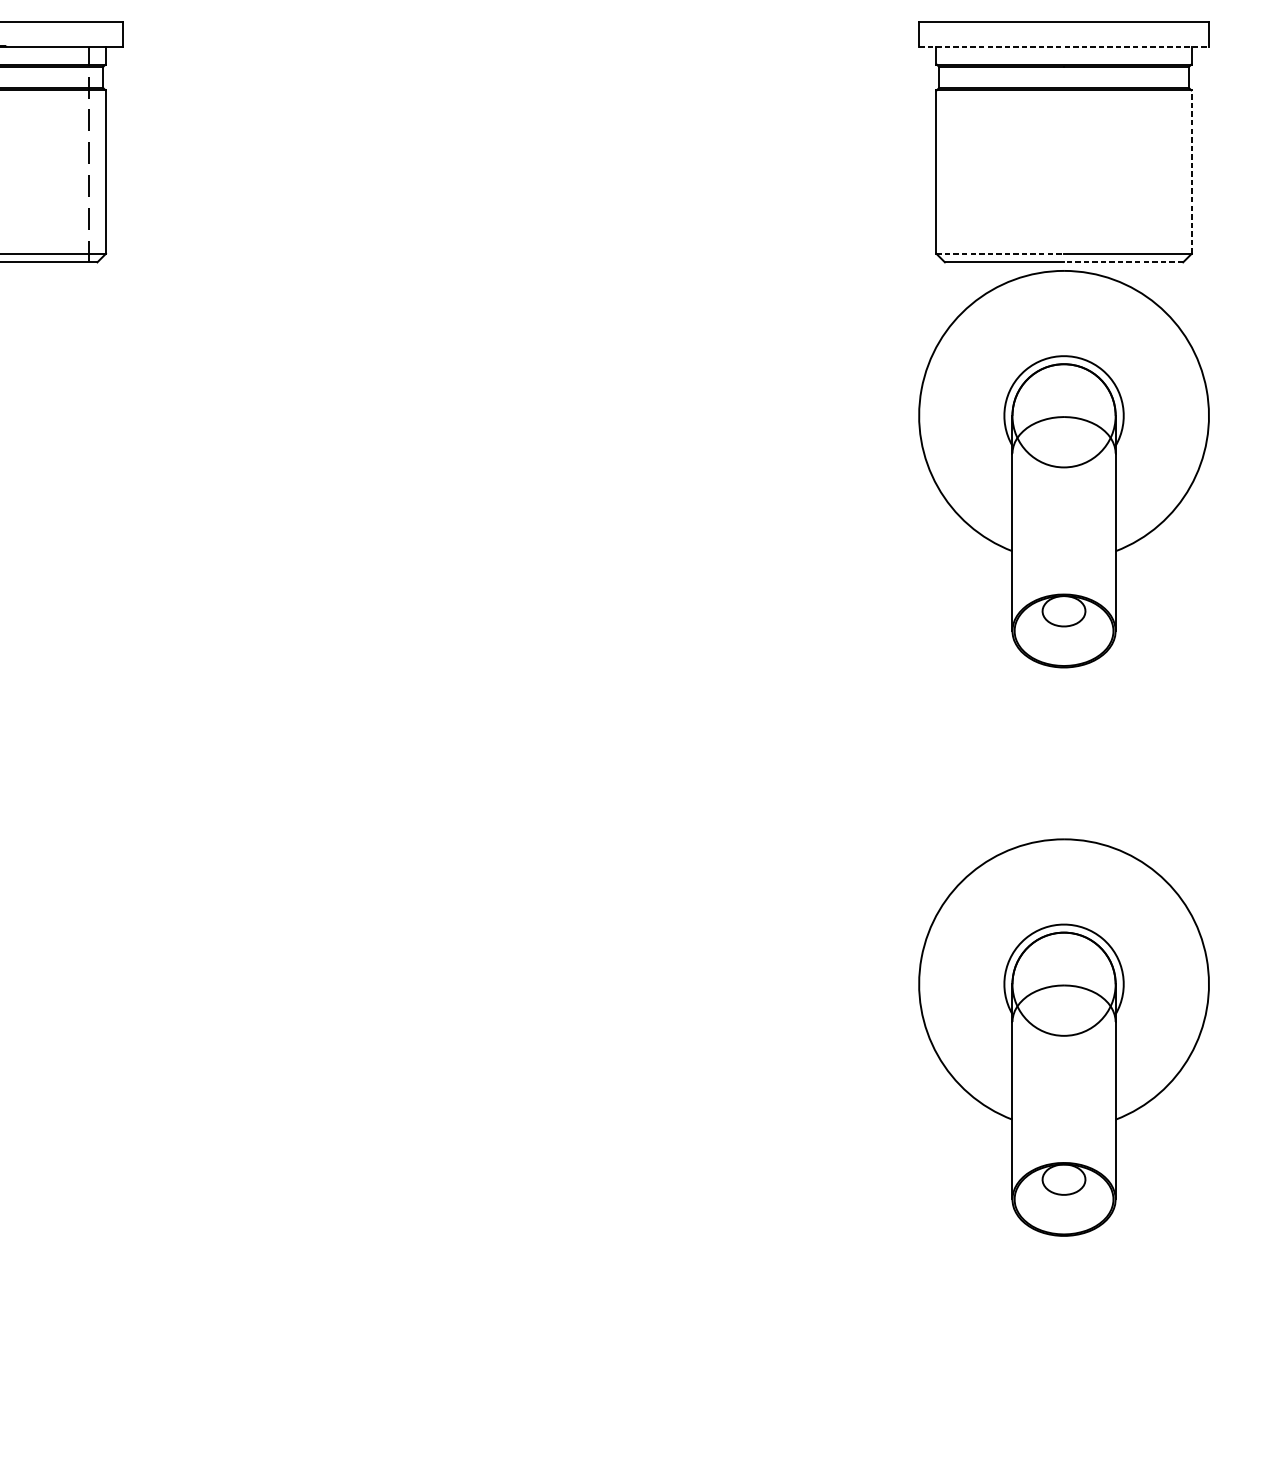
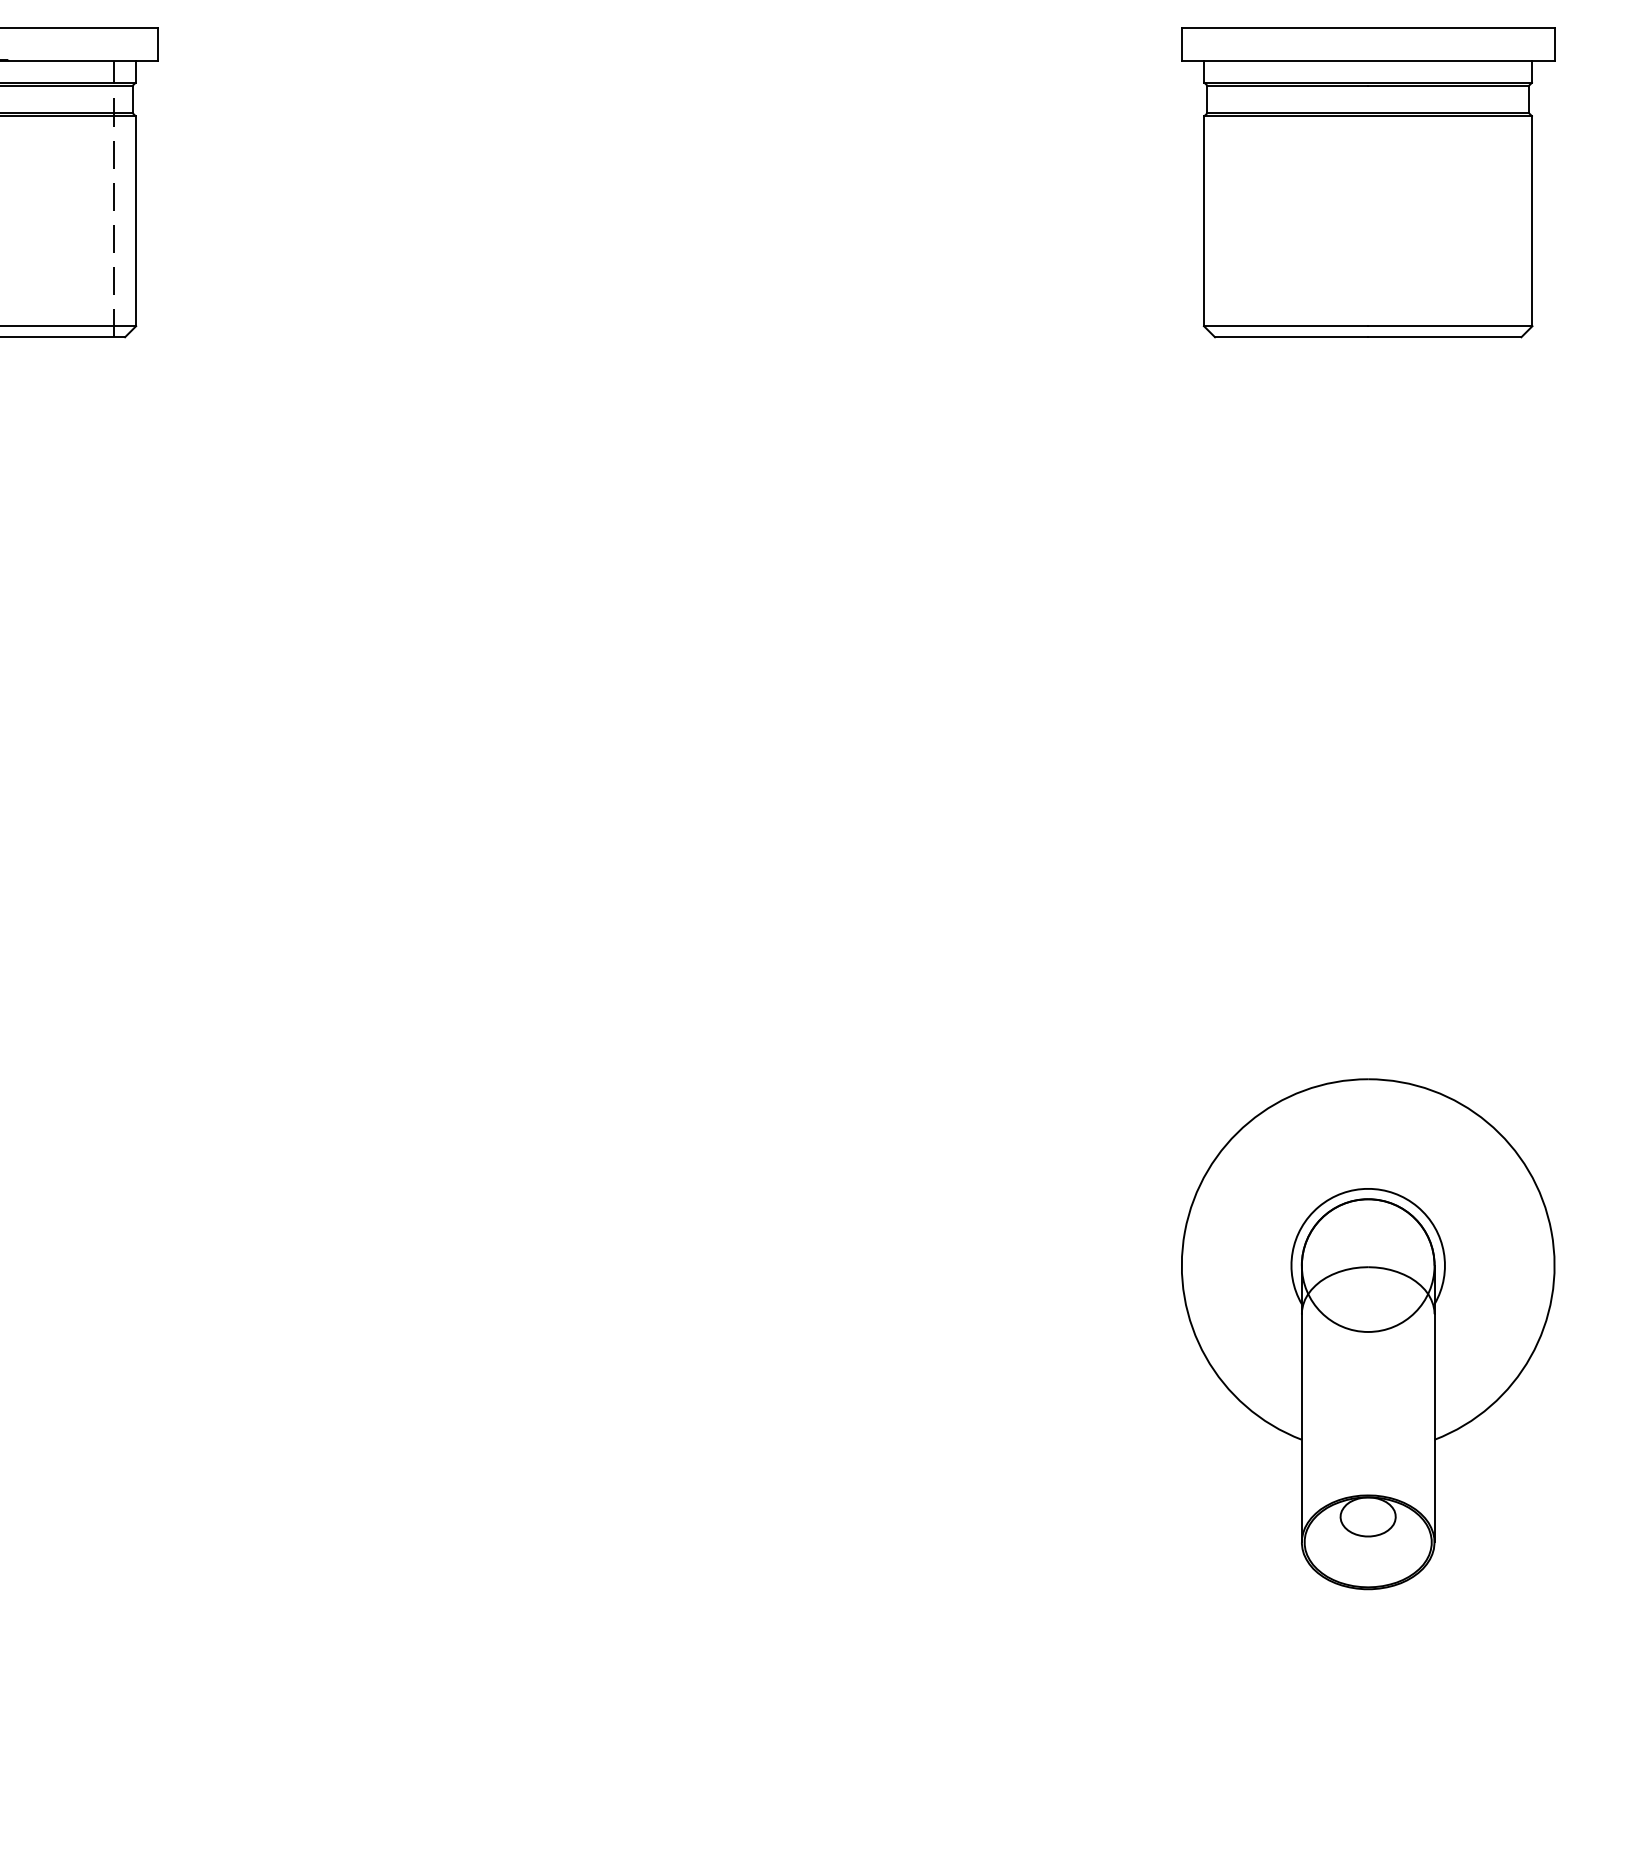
line: (1064, 47) -> (1368, 60), dashed -> solid
line: (1191, 171) -> (1532, 220), dashed -> solid
line: (1000, 253) -> (1286, 326), dashed -> solid
line: (1123, 262) -> (1444, 337), dashed -> solid
part: (1064, 469) -> (1368, 603), removed

